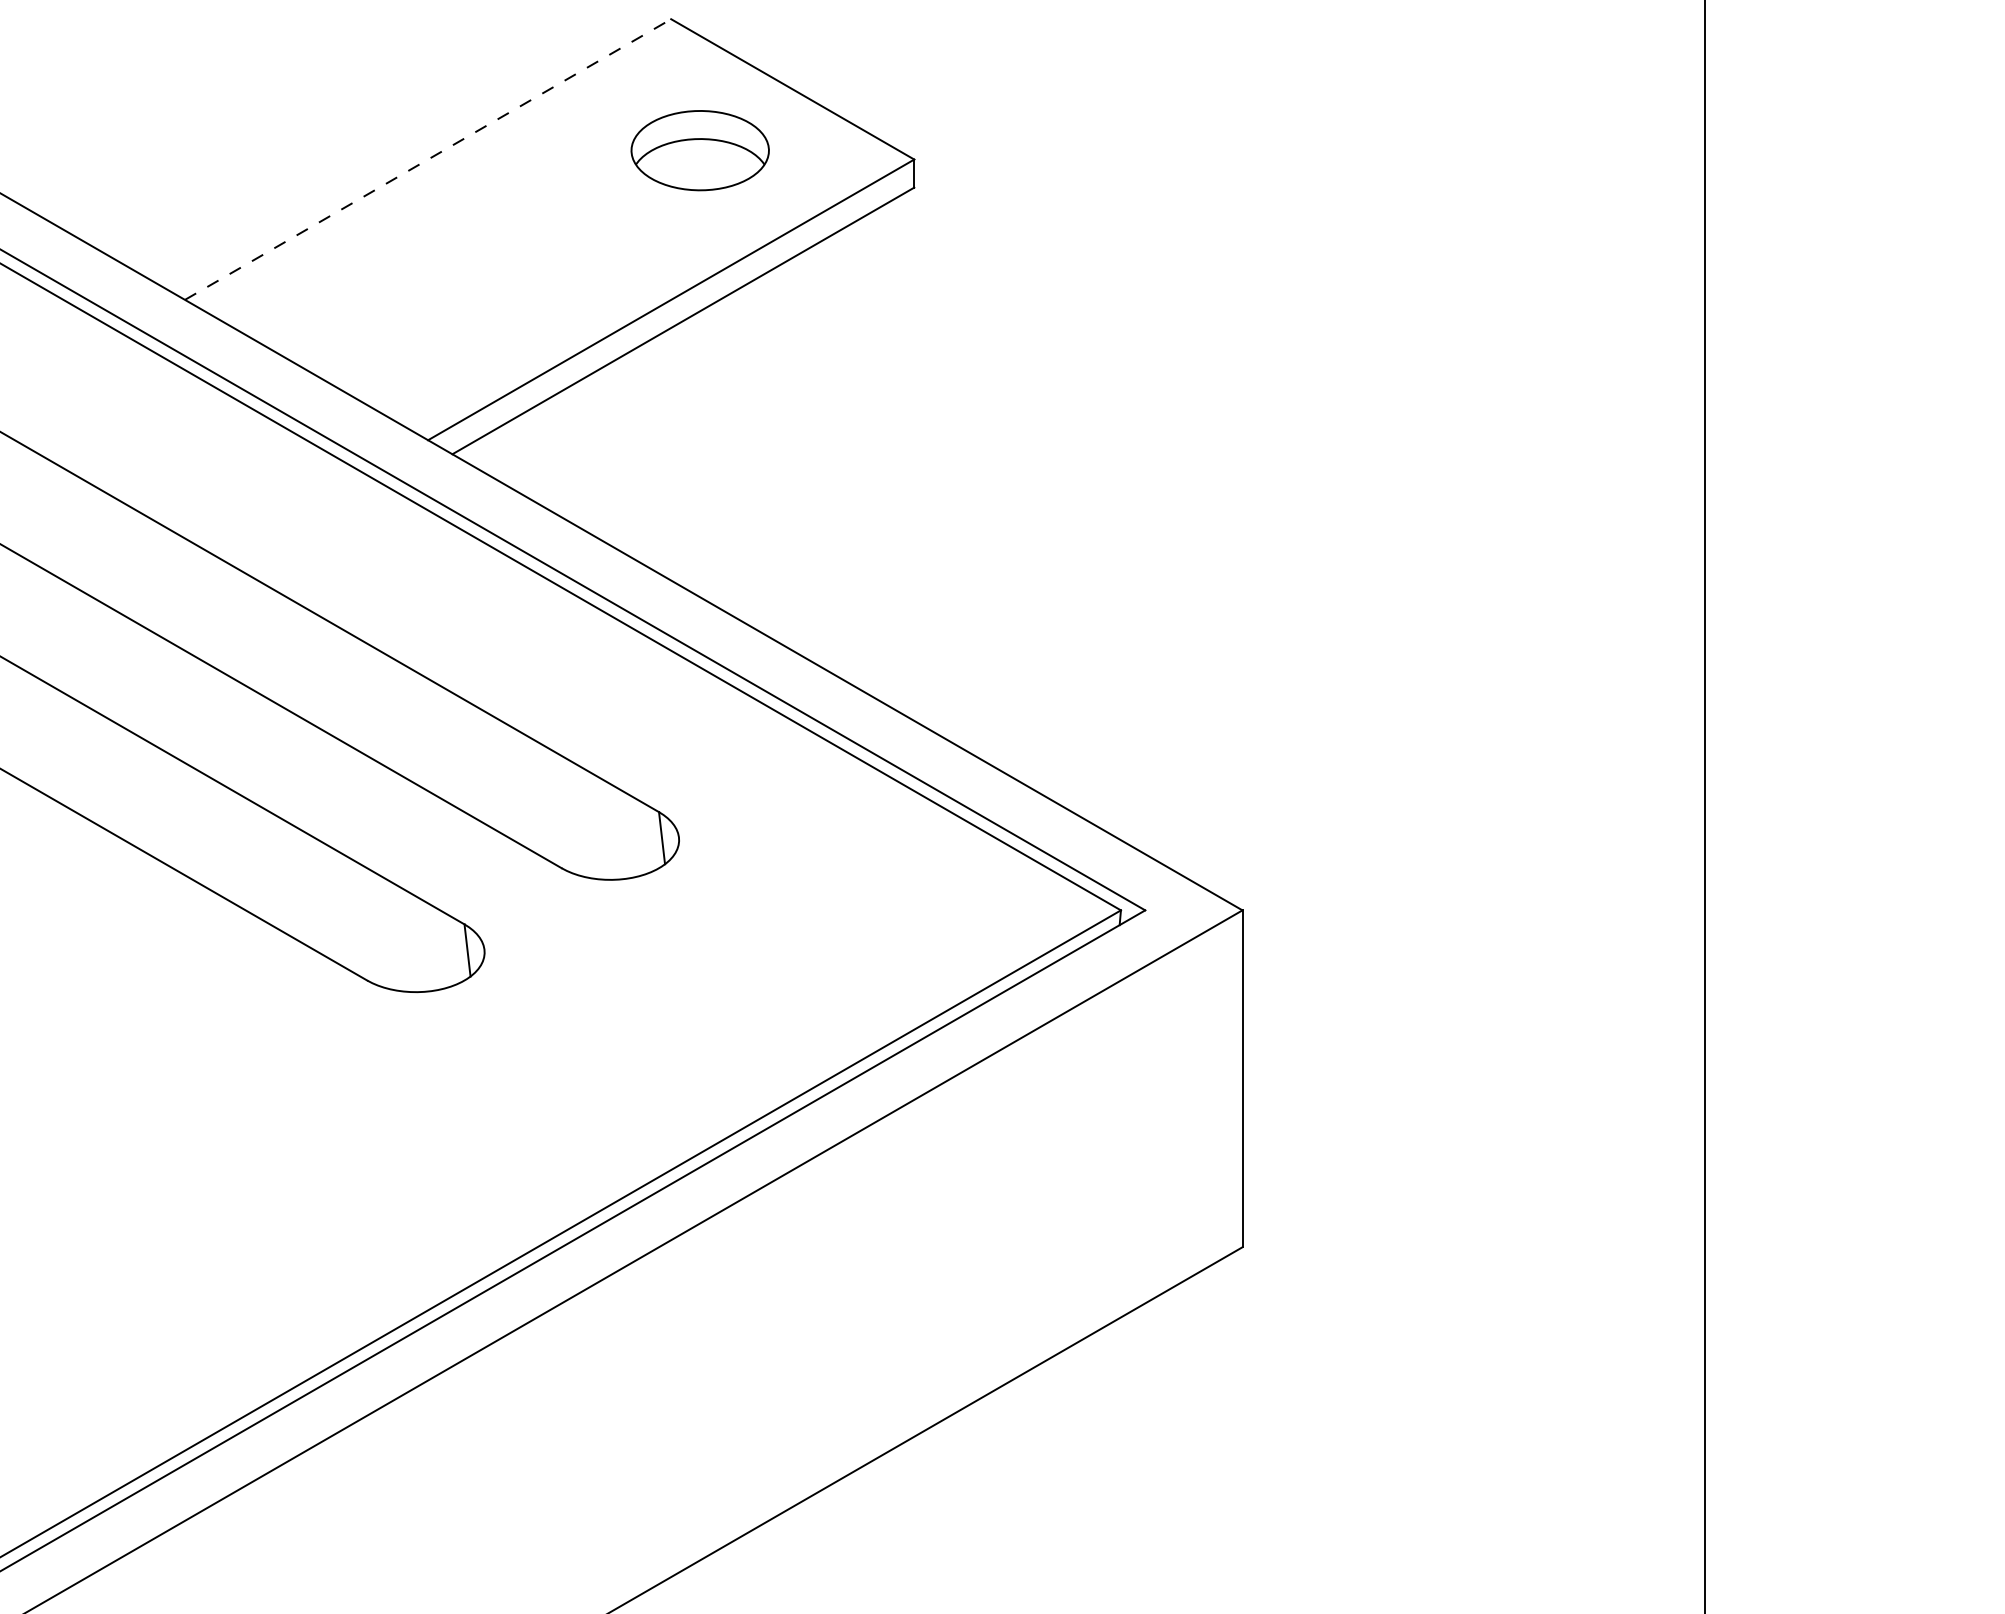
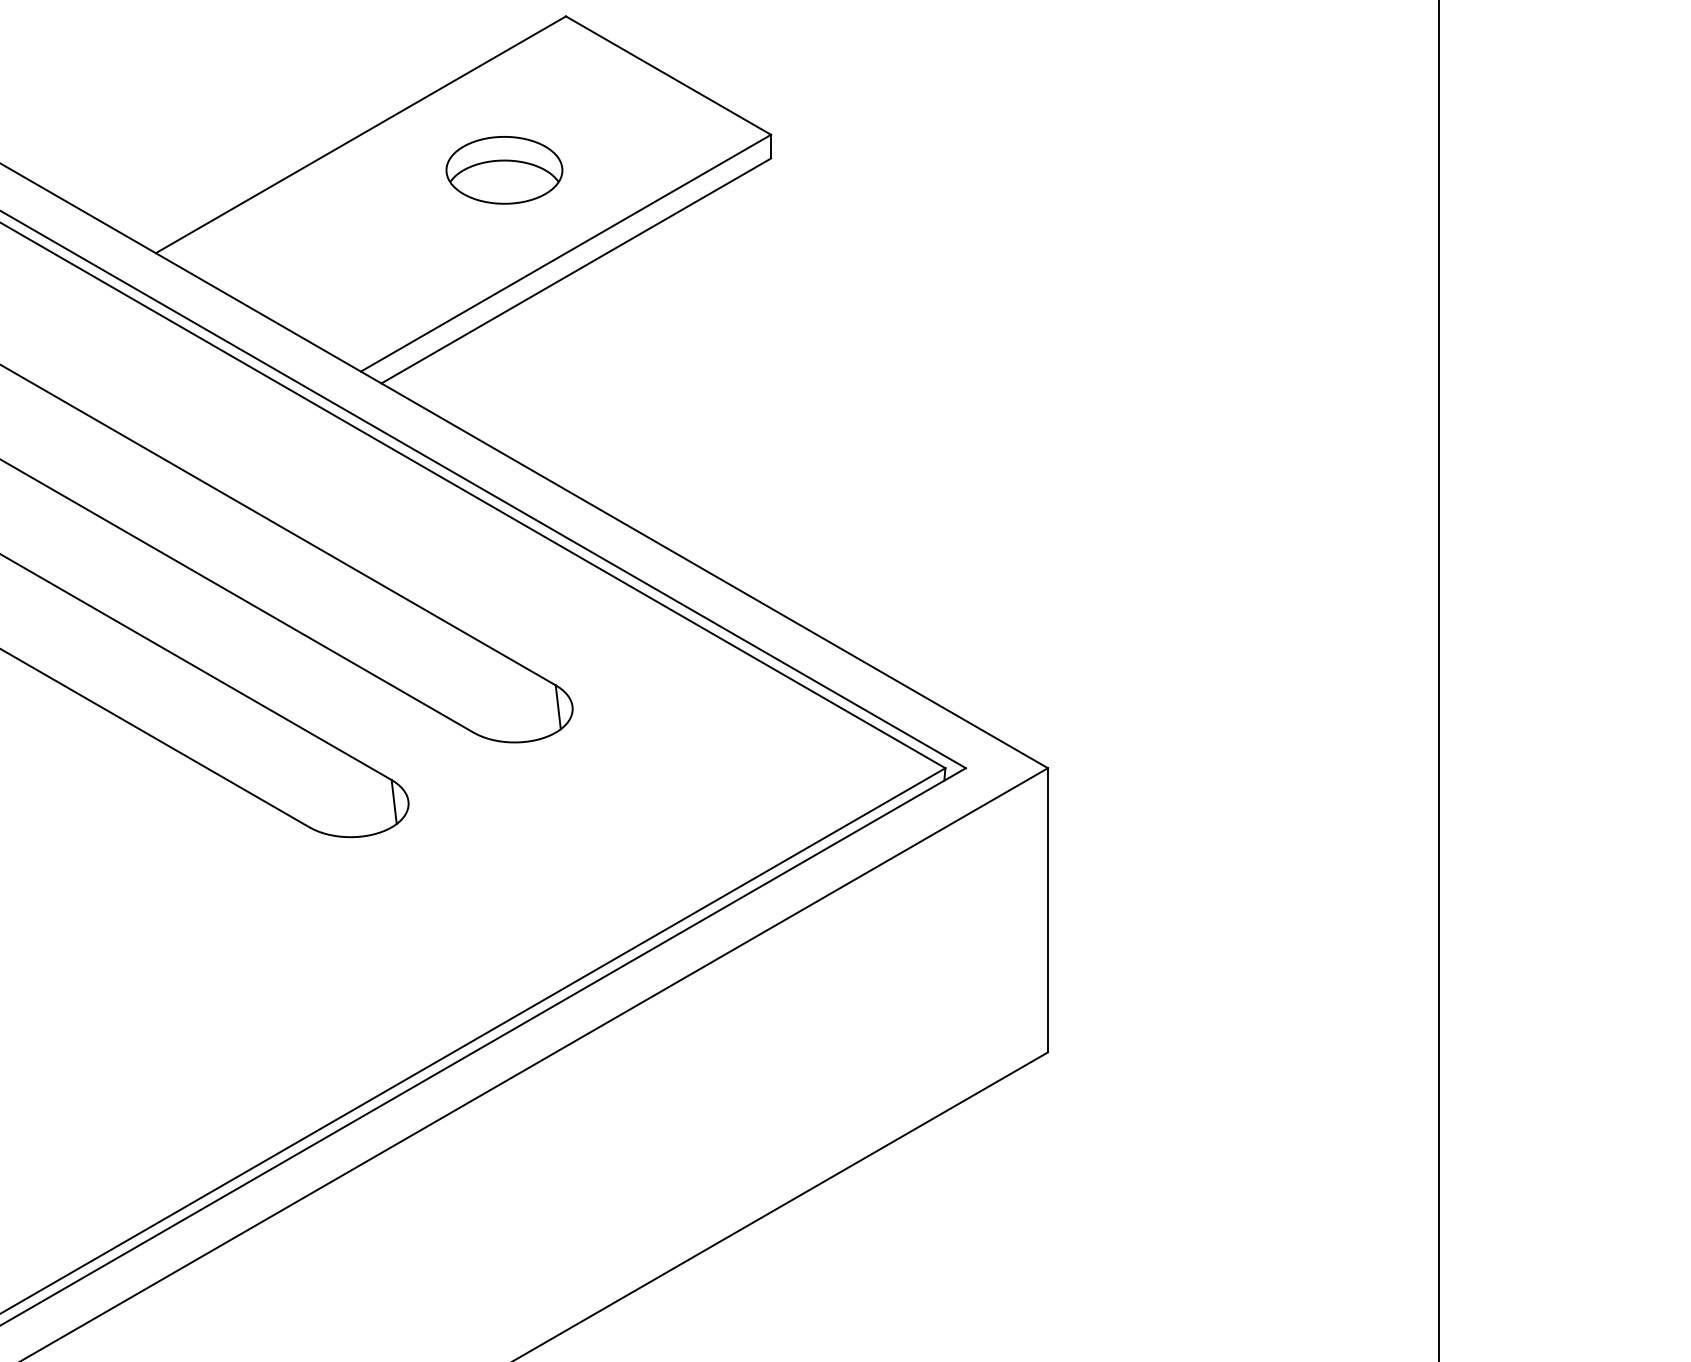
part: (699, 150) -> (503, 170), moved
line: (428, 159) -> (361, 134), dashed -> solid

